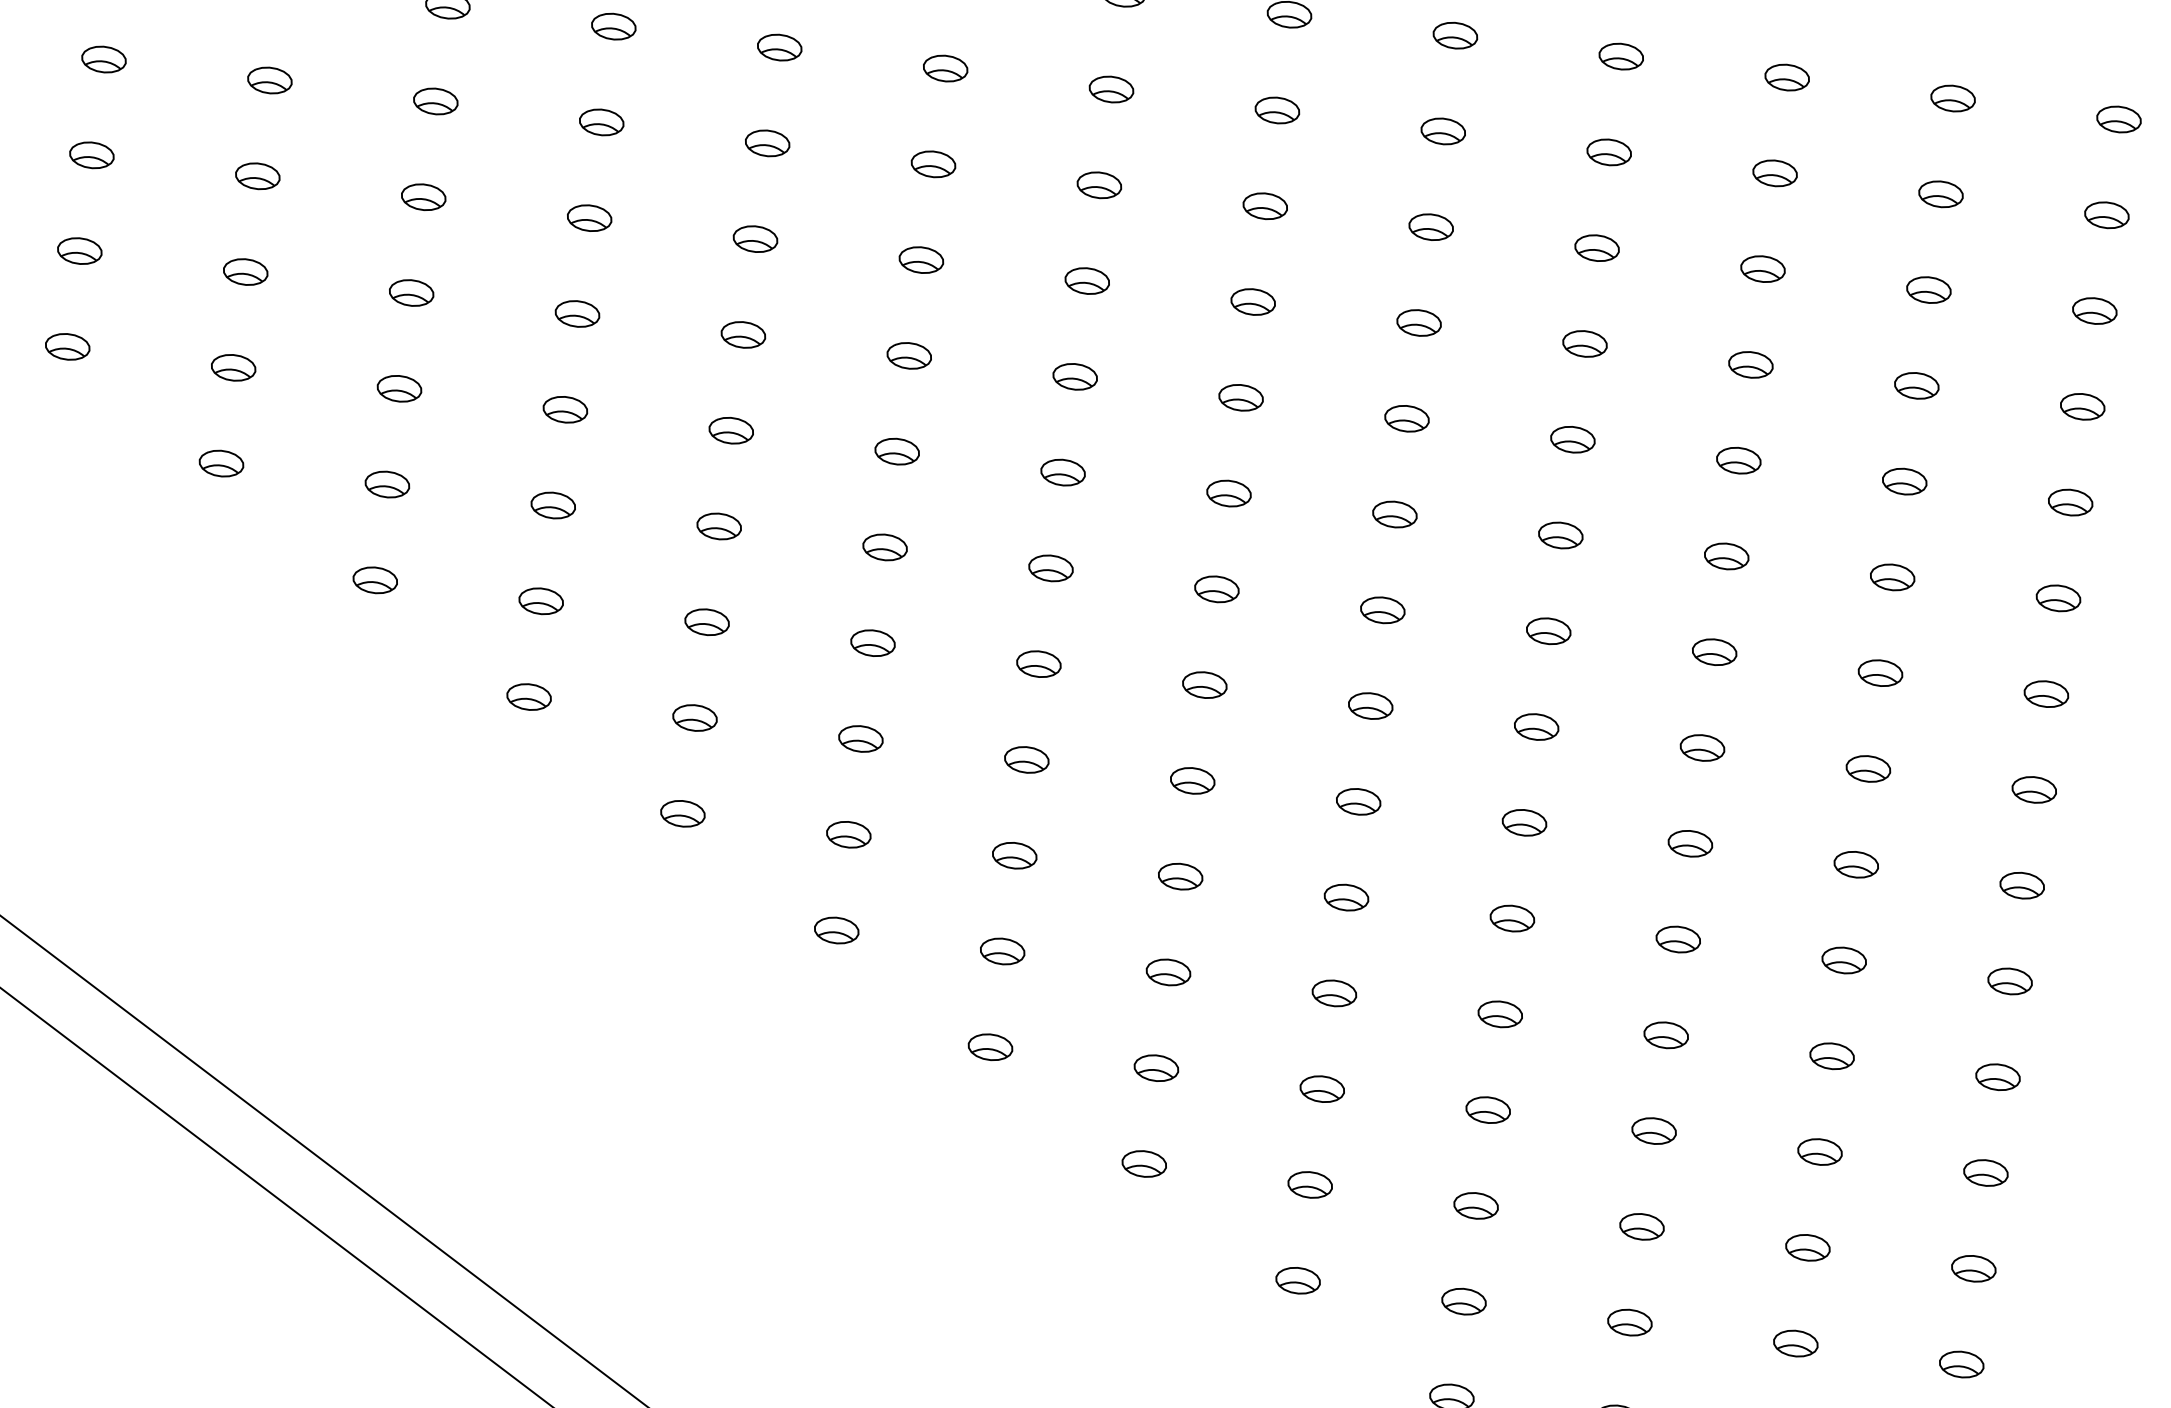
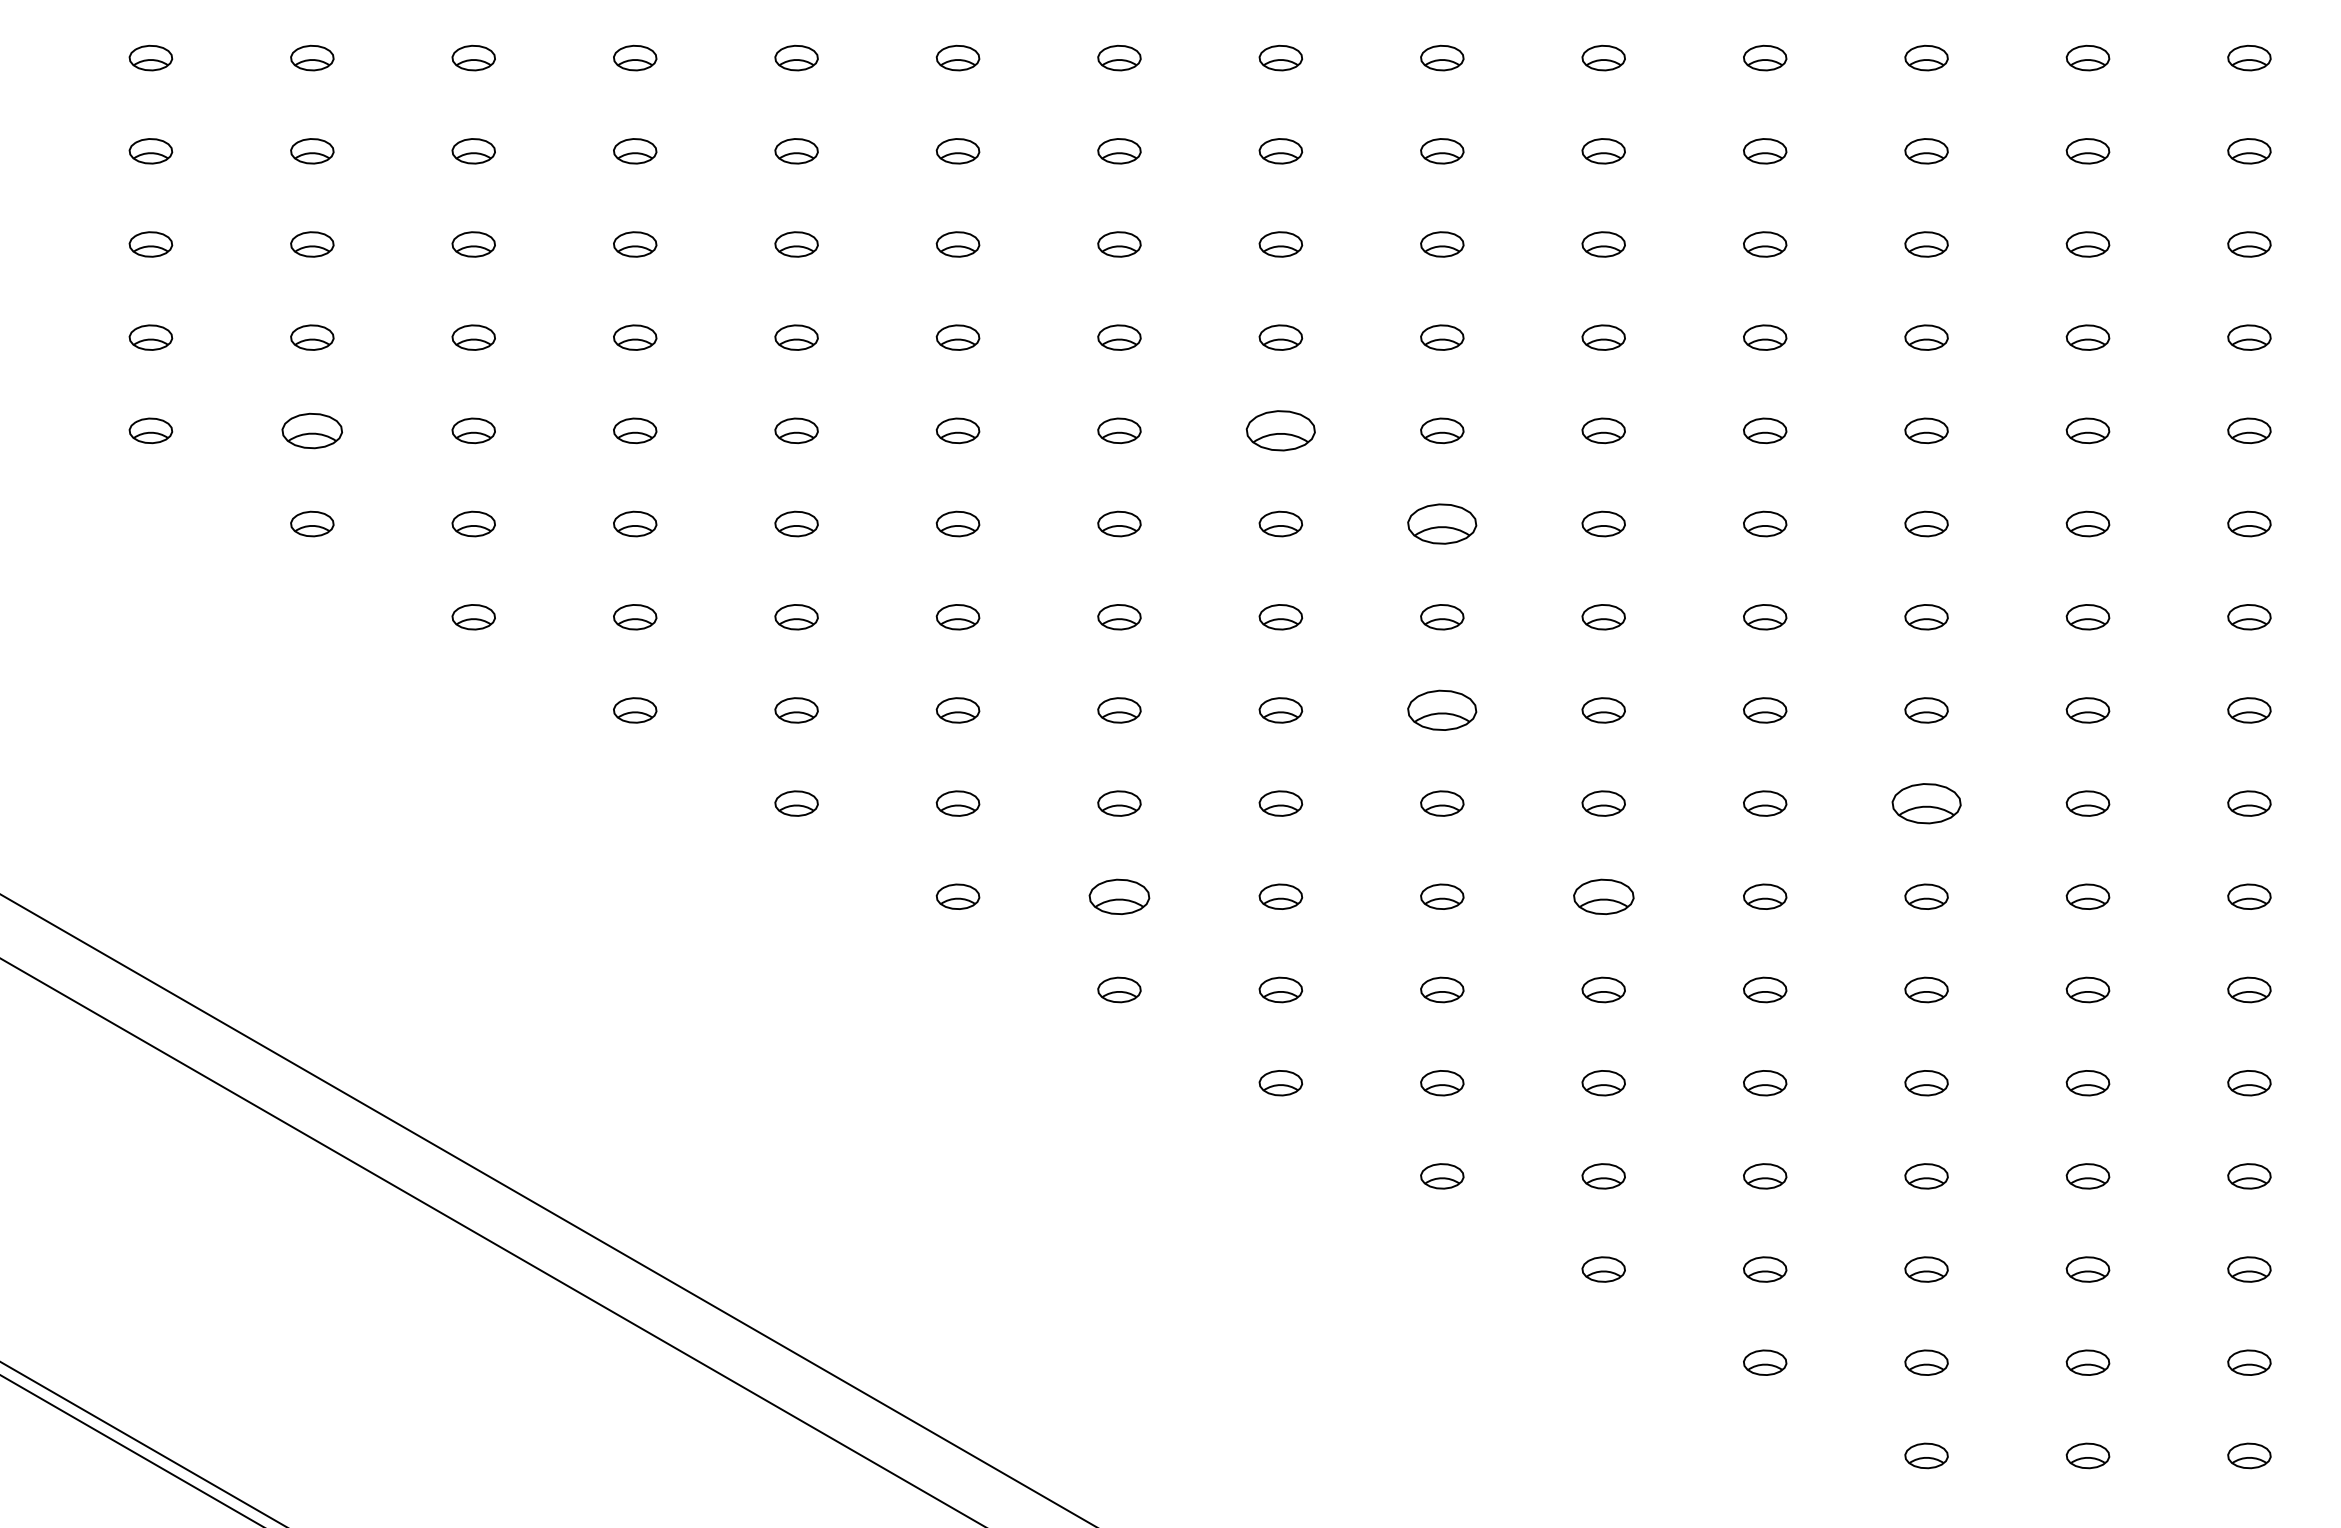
part: (80, 250) -> (312, 430), size x1.4
part: (1074, 376) -> (1280, 430), size x1.6
part: (1229, 493) -> (1442, 523), size x1.6
part: (1205, 685) -> (1442, 710), size x1.6
part: (848, 834) -> (1119, 896), size x1.4
part: (1690, 843) -> (1926, 803), size x1.6
part: (1346, 897) -> (1603, 896), size x1.4

